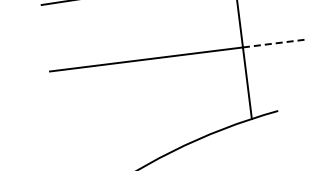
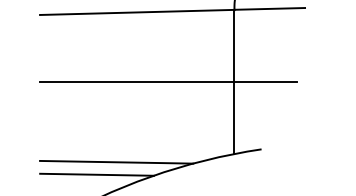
line: (274, 43) -> (266, 81), dashed -> solid
line: (135, 140) -> (116, 161), added
line: (117, 156) -> (96, 174), added

